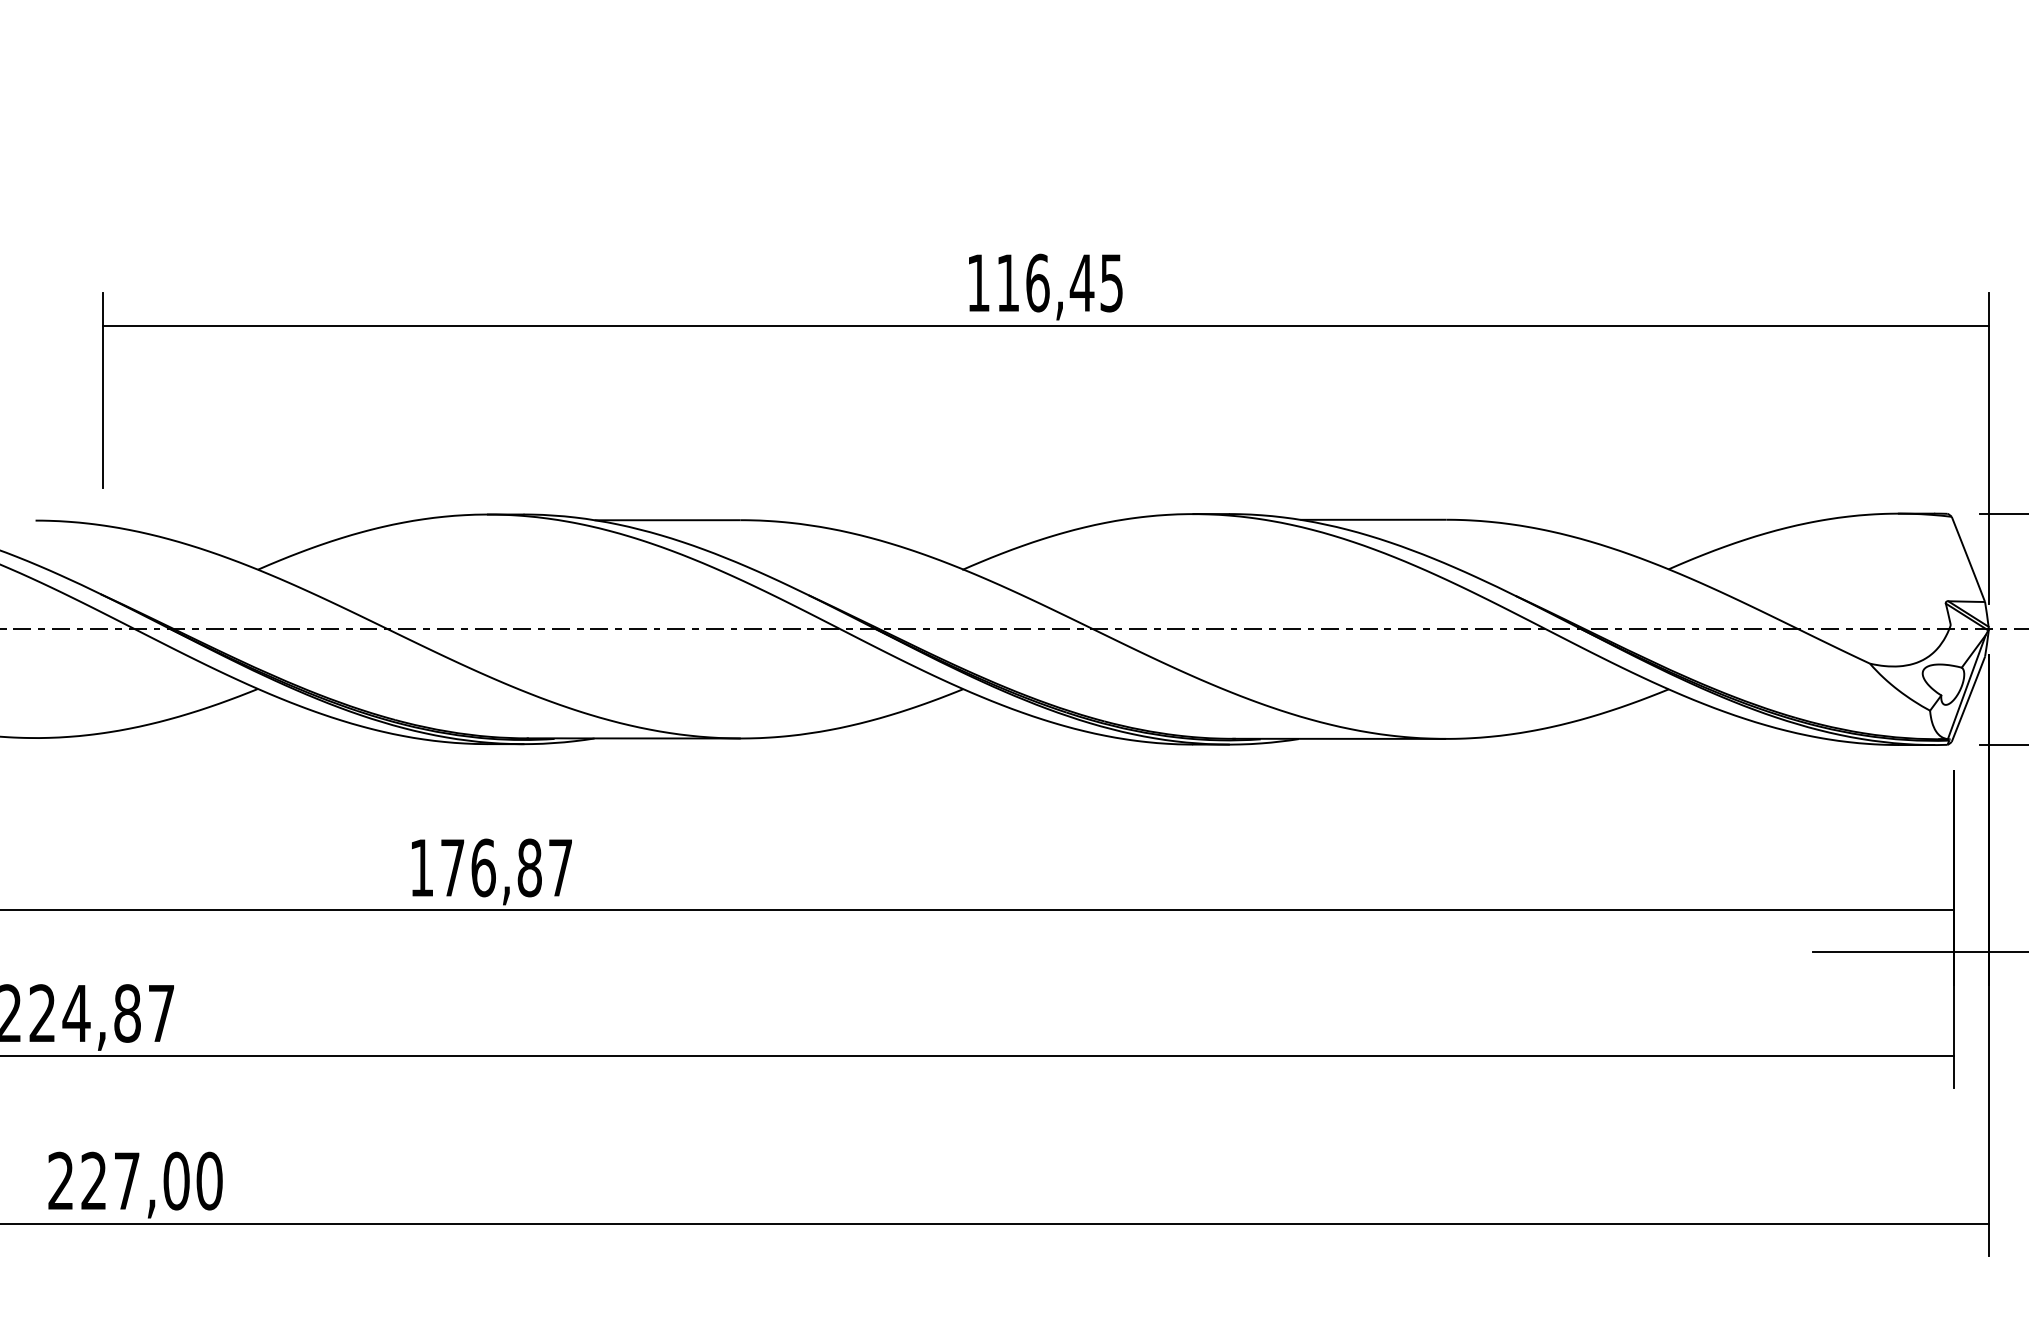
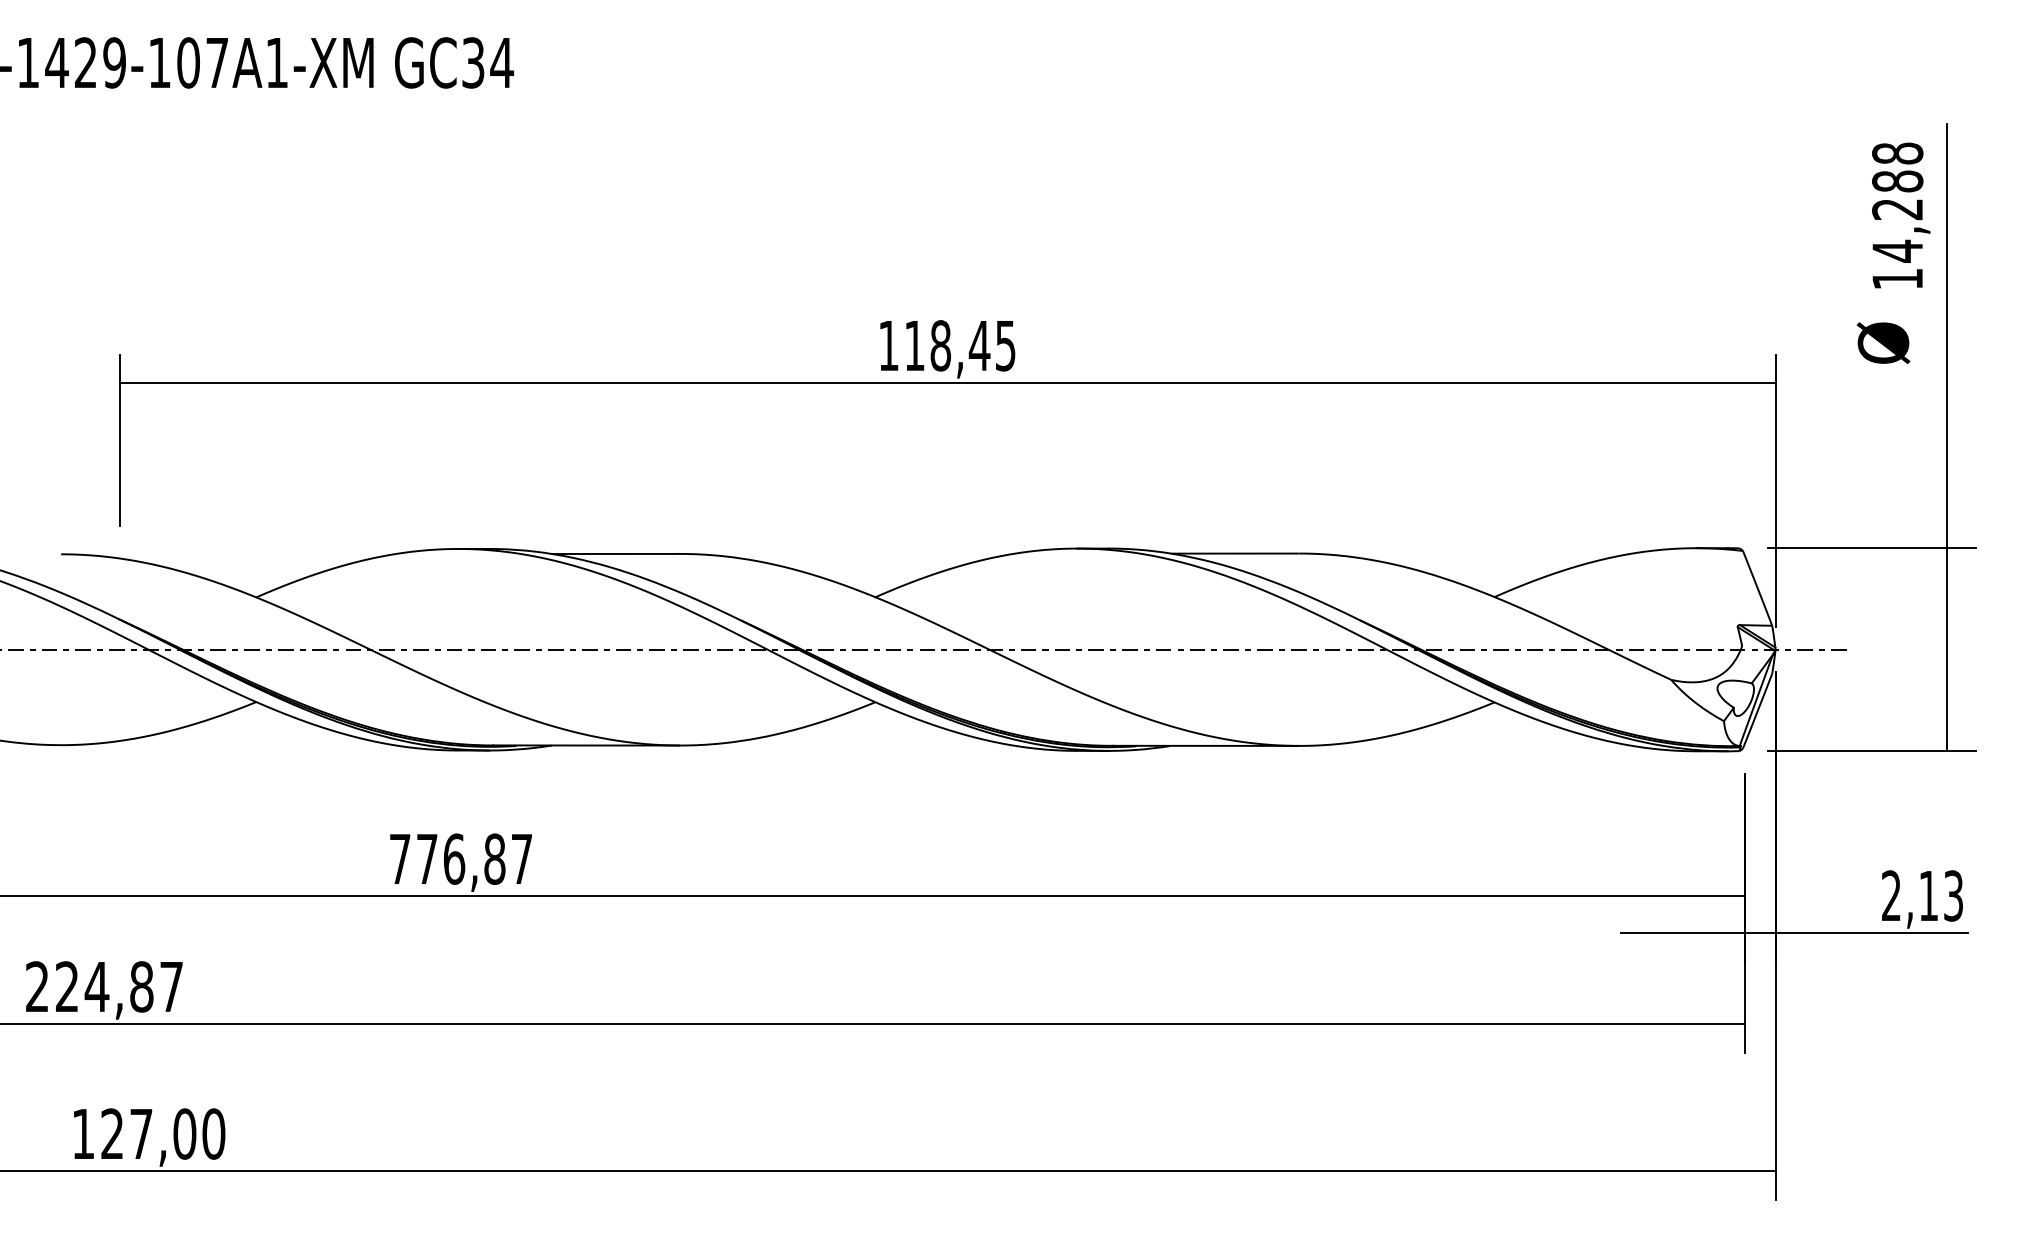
text: (1037, 282) -> (940, 345), 116,45 -> 118,45
text: (422, 867) -> (400, 858), 176,87 -> 776,87
text: (59, 1180) -> (82, 1133), 227,00 -> 127,00

